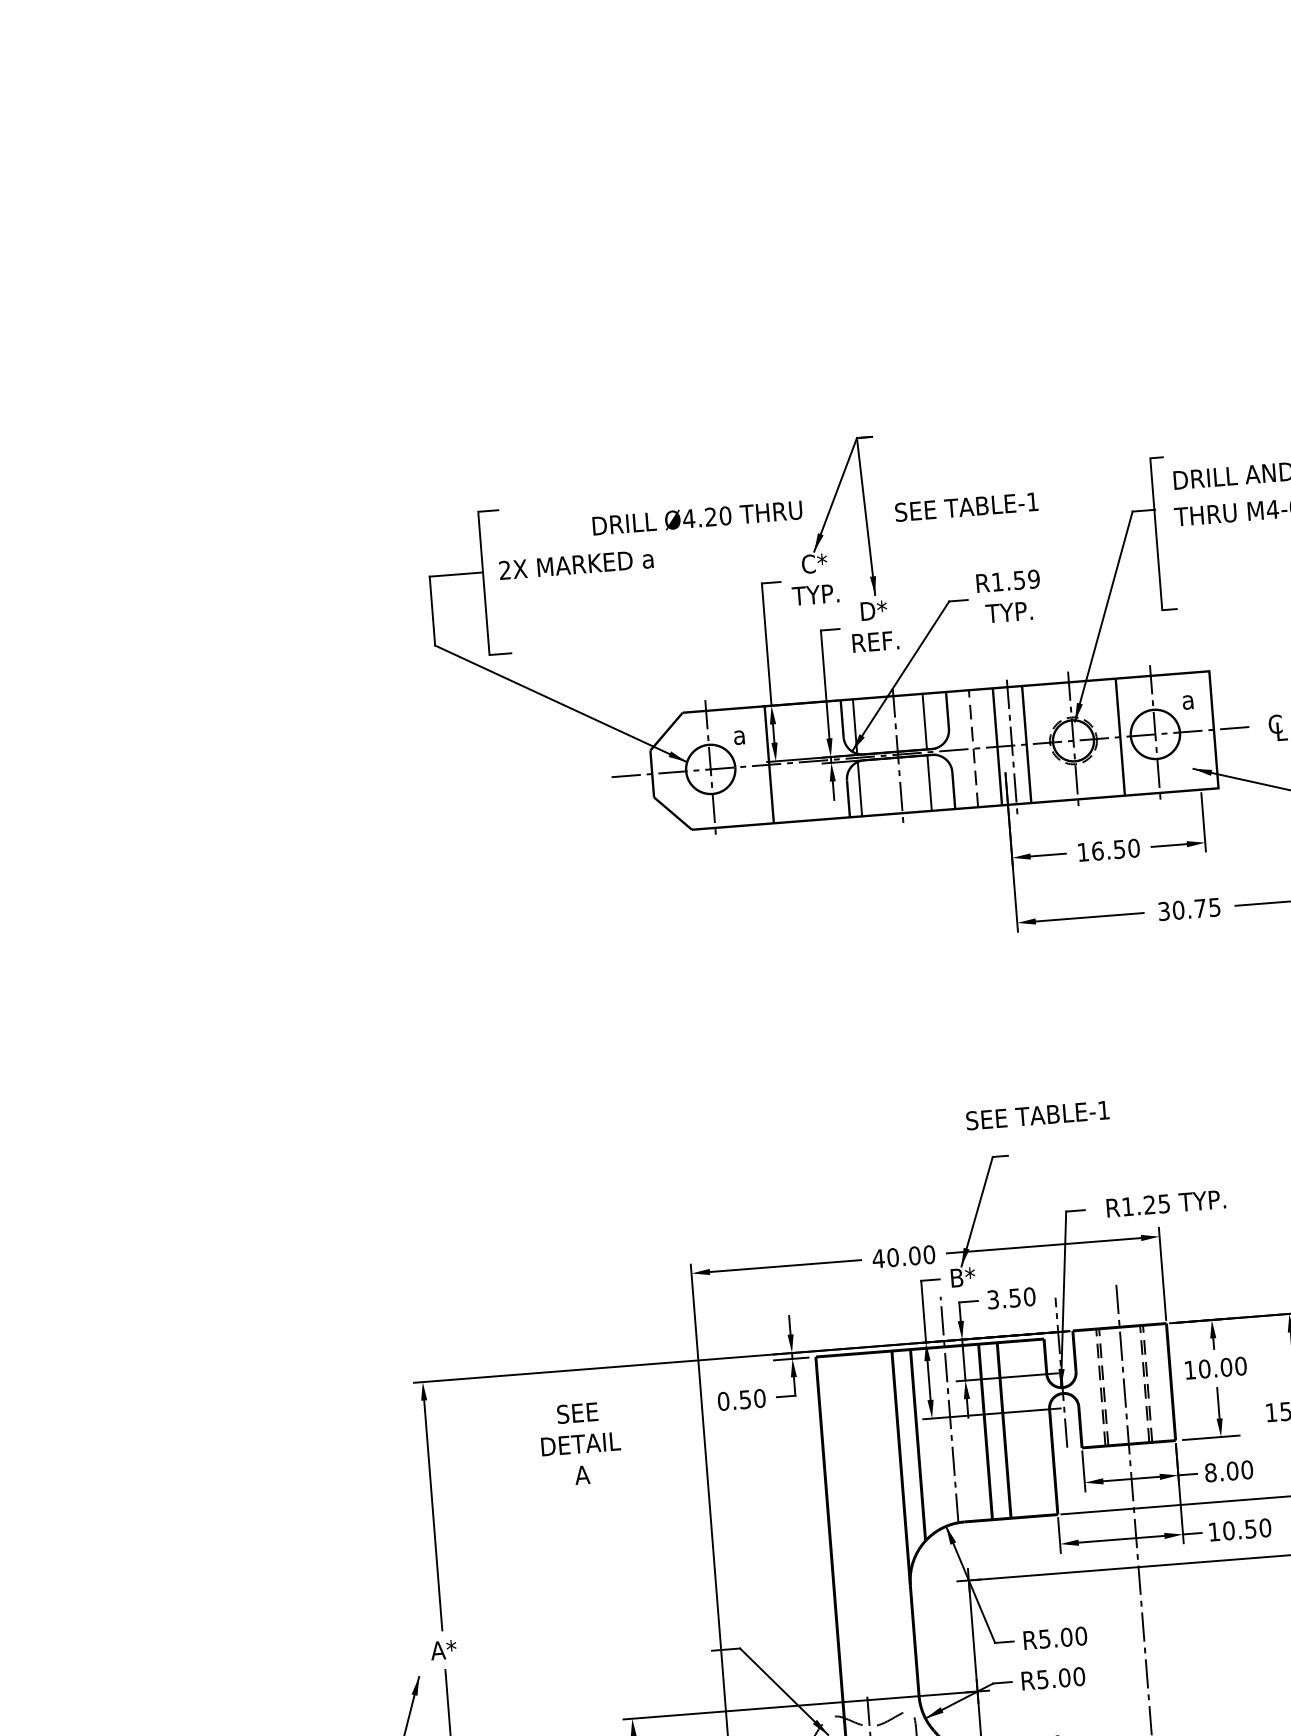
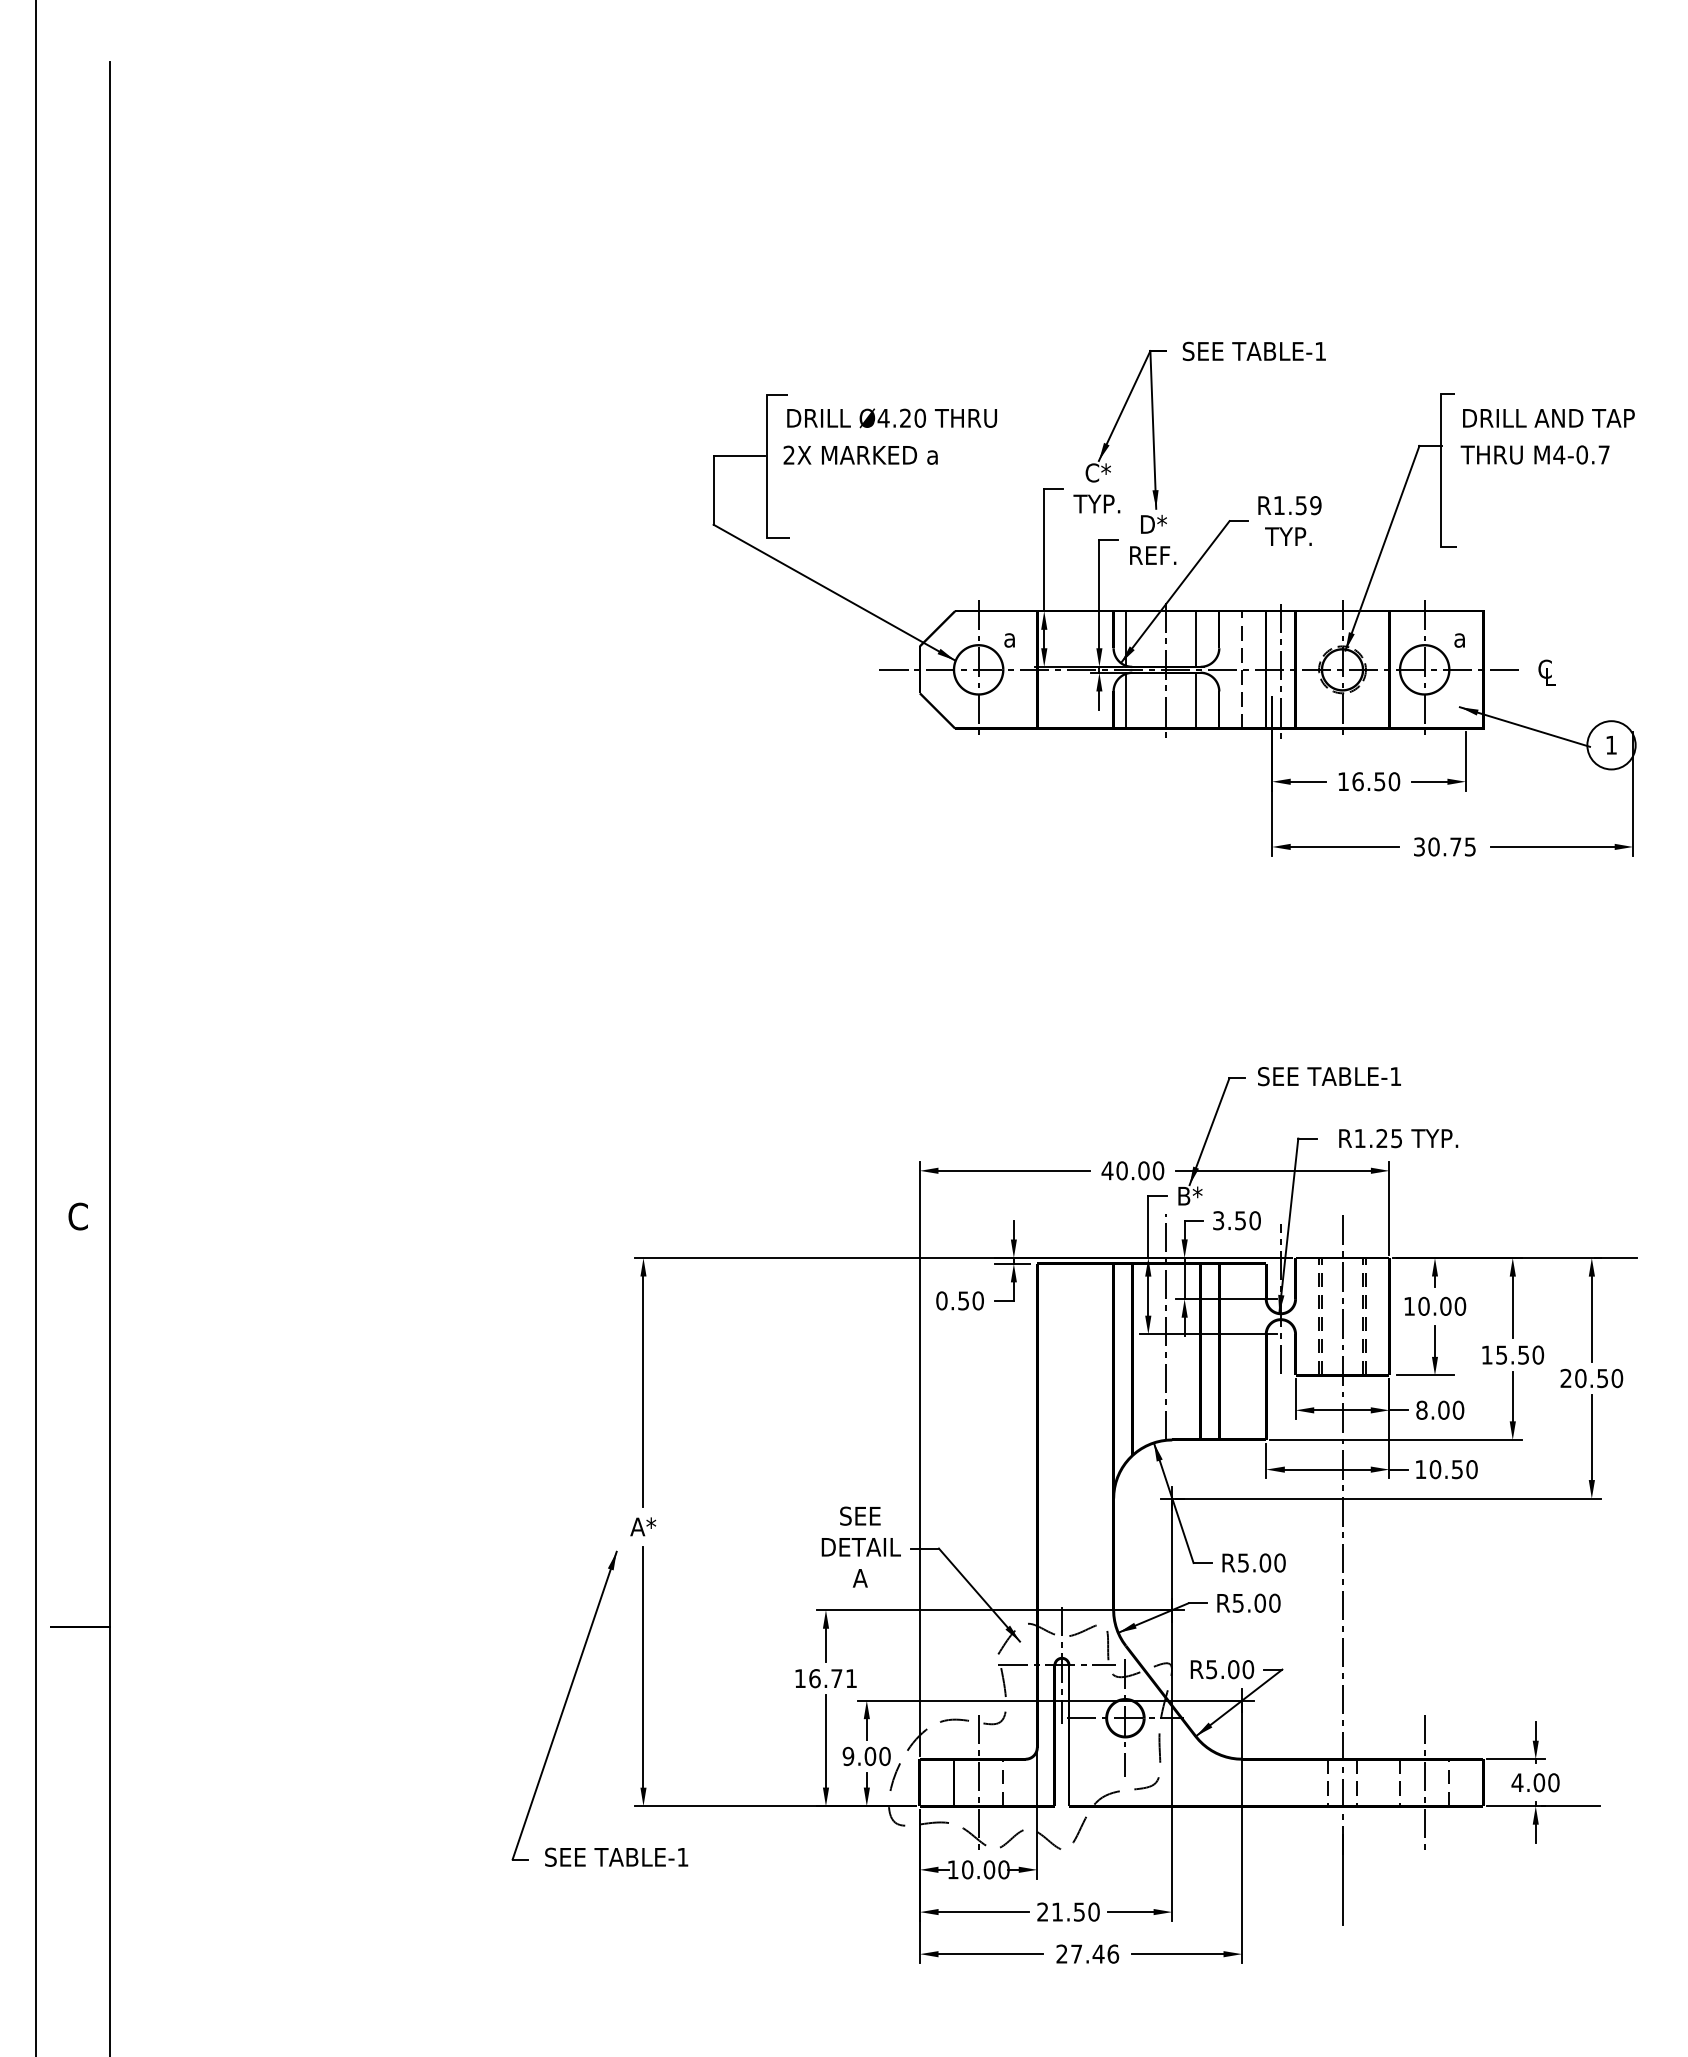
text: (965, 506) -> (1253, 350), moved
text: (696, 518) -> (891, 418), moved
text: (1037, 1115) -> (1329, 1076), moved
text: (580, 1443) -> (860, 1546), moved

